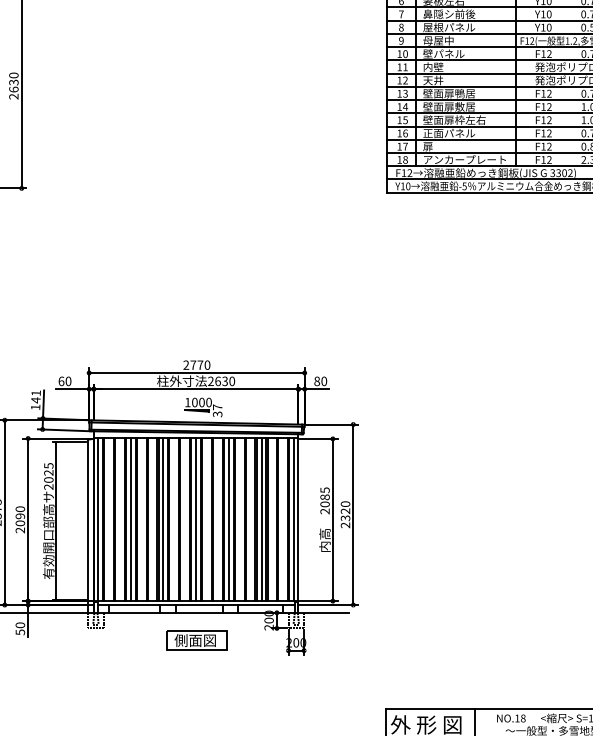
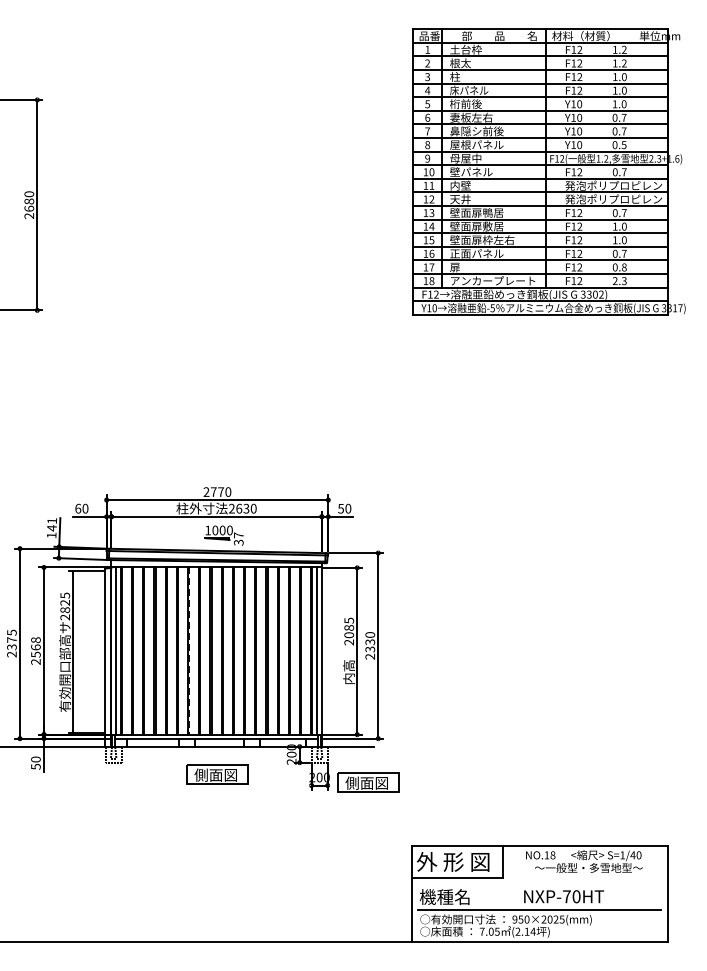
text: (13, 82) -> (28, 201), 2630 -> 2680
text: (317, 381) -> (341, 508), 80 -> 50
text: (49, 480) -> (65, 610), 2025 -> 2825
text: (345, 511) -> (370, 642), 2320 -> 2330
text: (19, 516) -> (35, 647), 2090 -> 2568
line: (130, 519) -> (149, 650), removed
line: (163, 519) -> (183, 650), removed
line: (195, 519) -> (216, 650), removed
line: (229, 519) -> (250, 650), removed
line: (261, 519) -> (283, 650), removed
line: (169, 520) -> (189, 651), solid -> dashed
part: (343, 647) -> (368, 782), added

